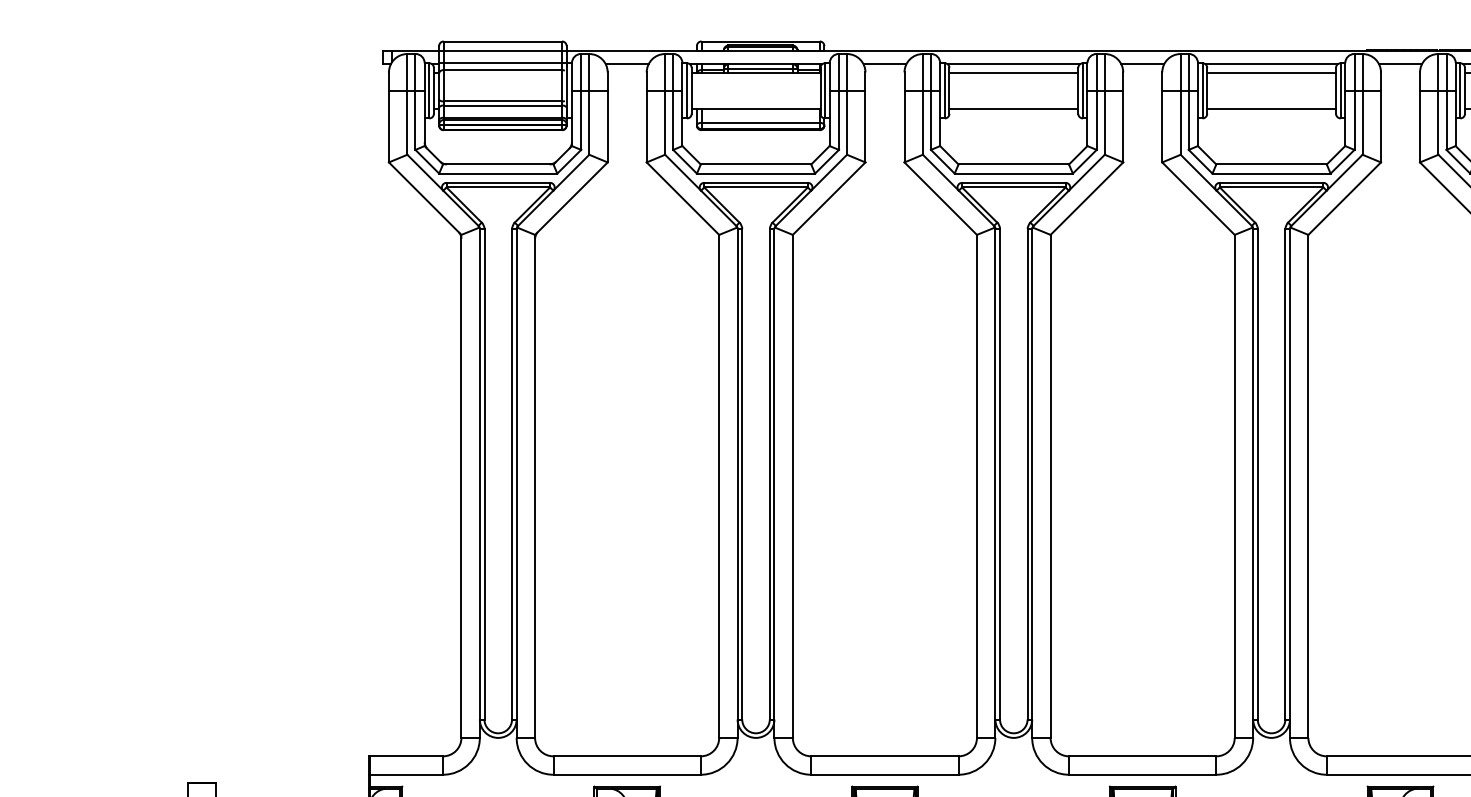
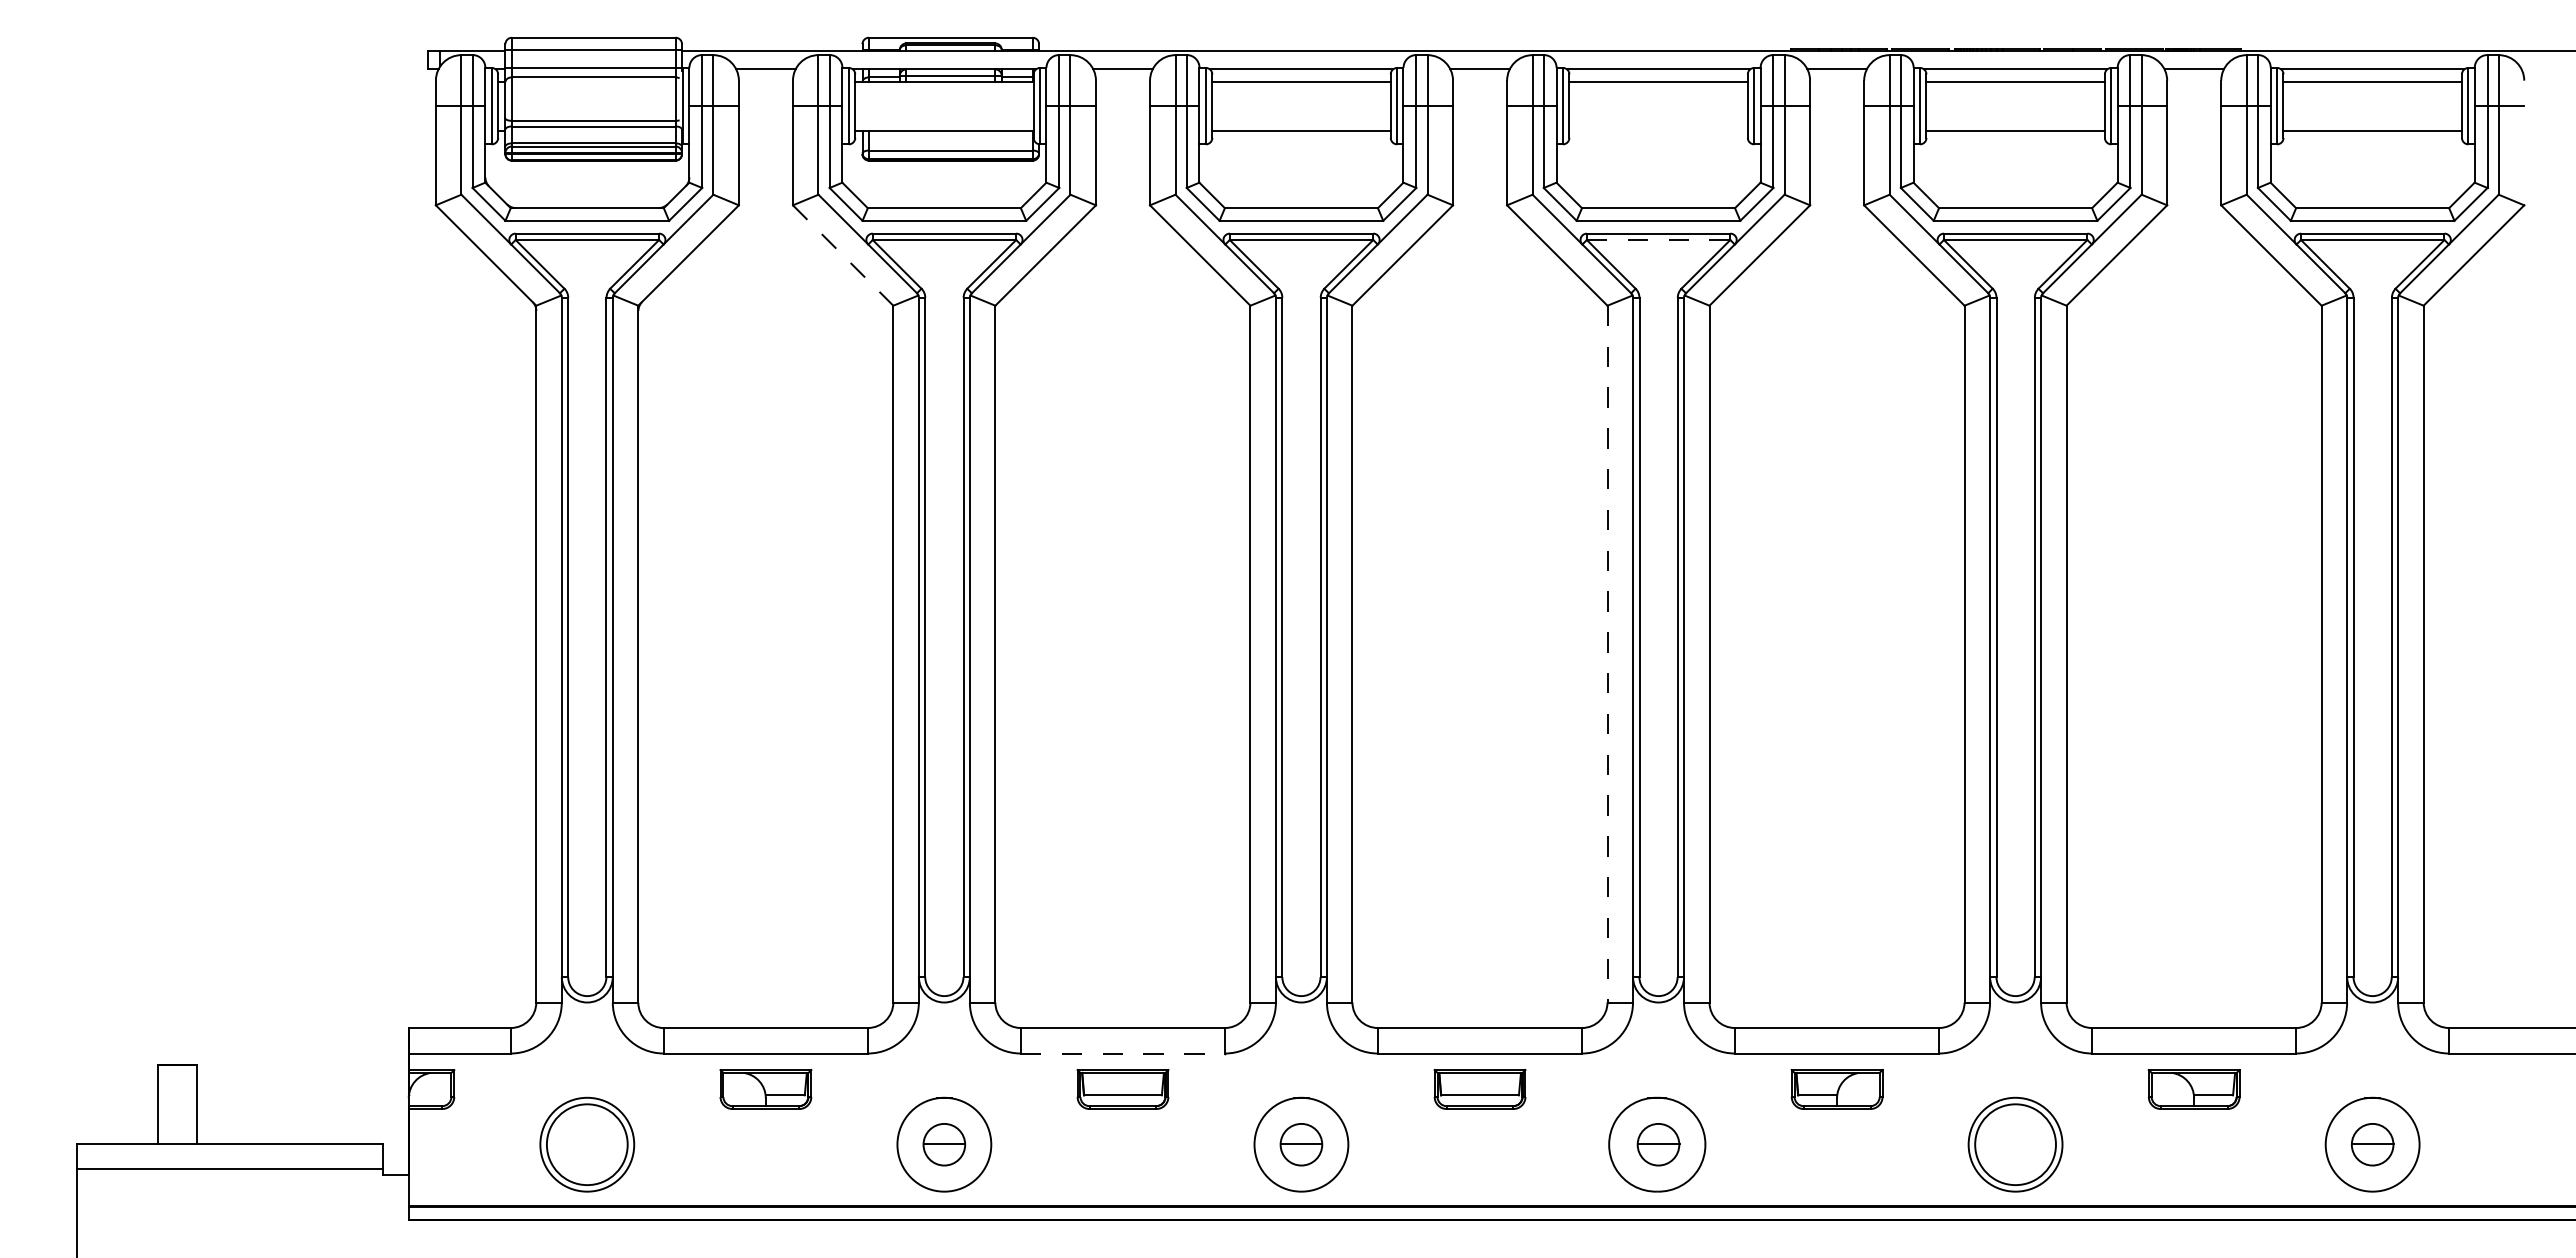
line: (1271, 108) -> (1658, 130), removed
line: (1271, 187) -> (1658, 240), solid -> dashed
line: (683, 198) -> (843, 255), solid -> dashed
line: (1234, 486) -> (1607, 654), solid -> dashed
line: (885, 774) -> (1123, 1053), solid -> dashed

